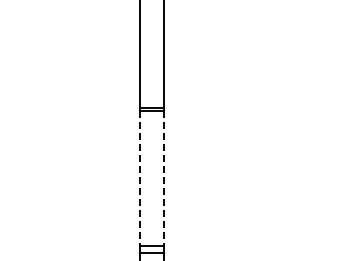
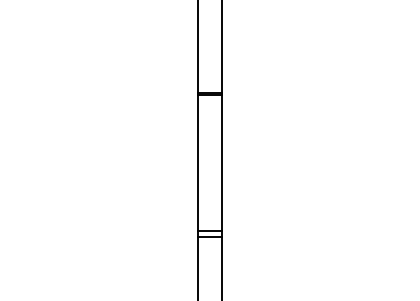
line: (140, 178) -> (198, 162), dashed -> solid
line: (163, 178) -> (221, 162), dashed -> solid

